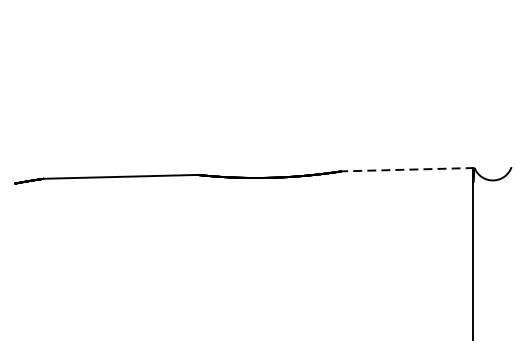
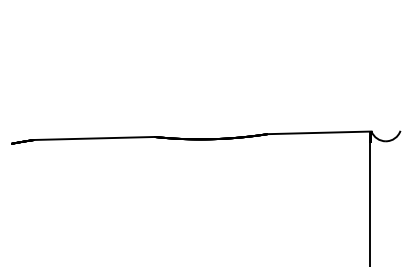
line: (408, 169) -> (319, 132), dashed -> solid

